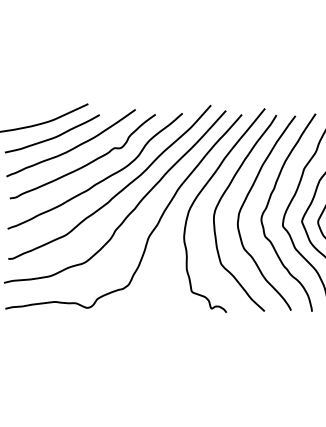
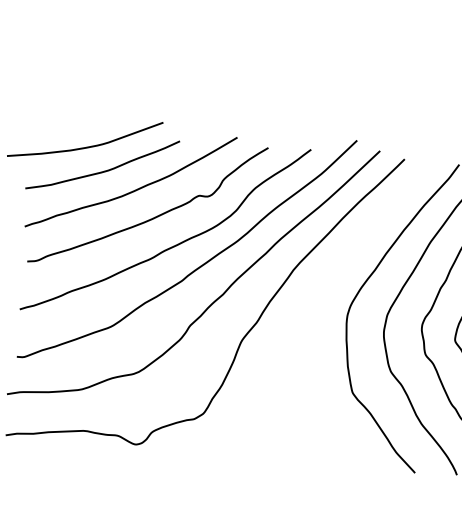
curve: (199, 195) -> (327, 281), removed

